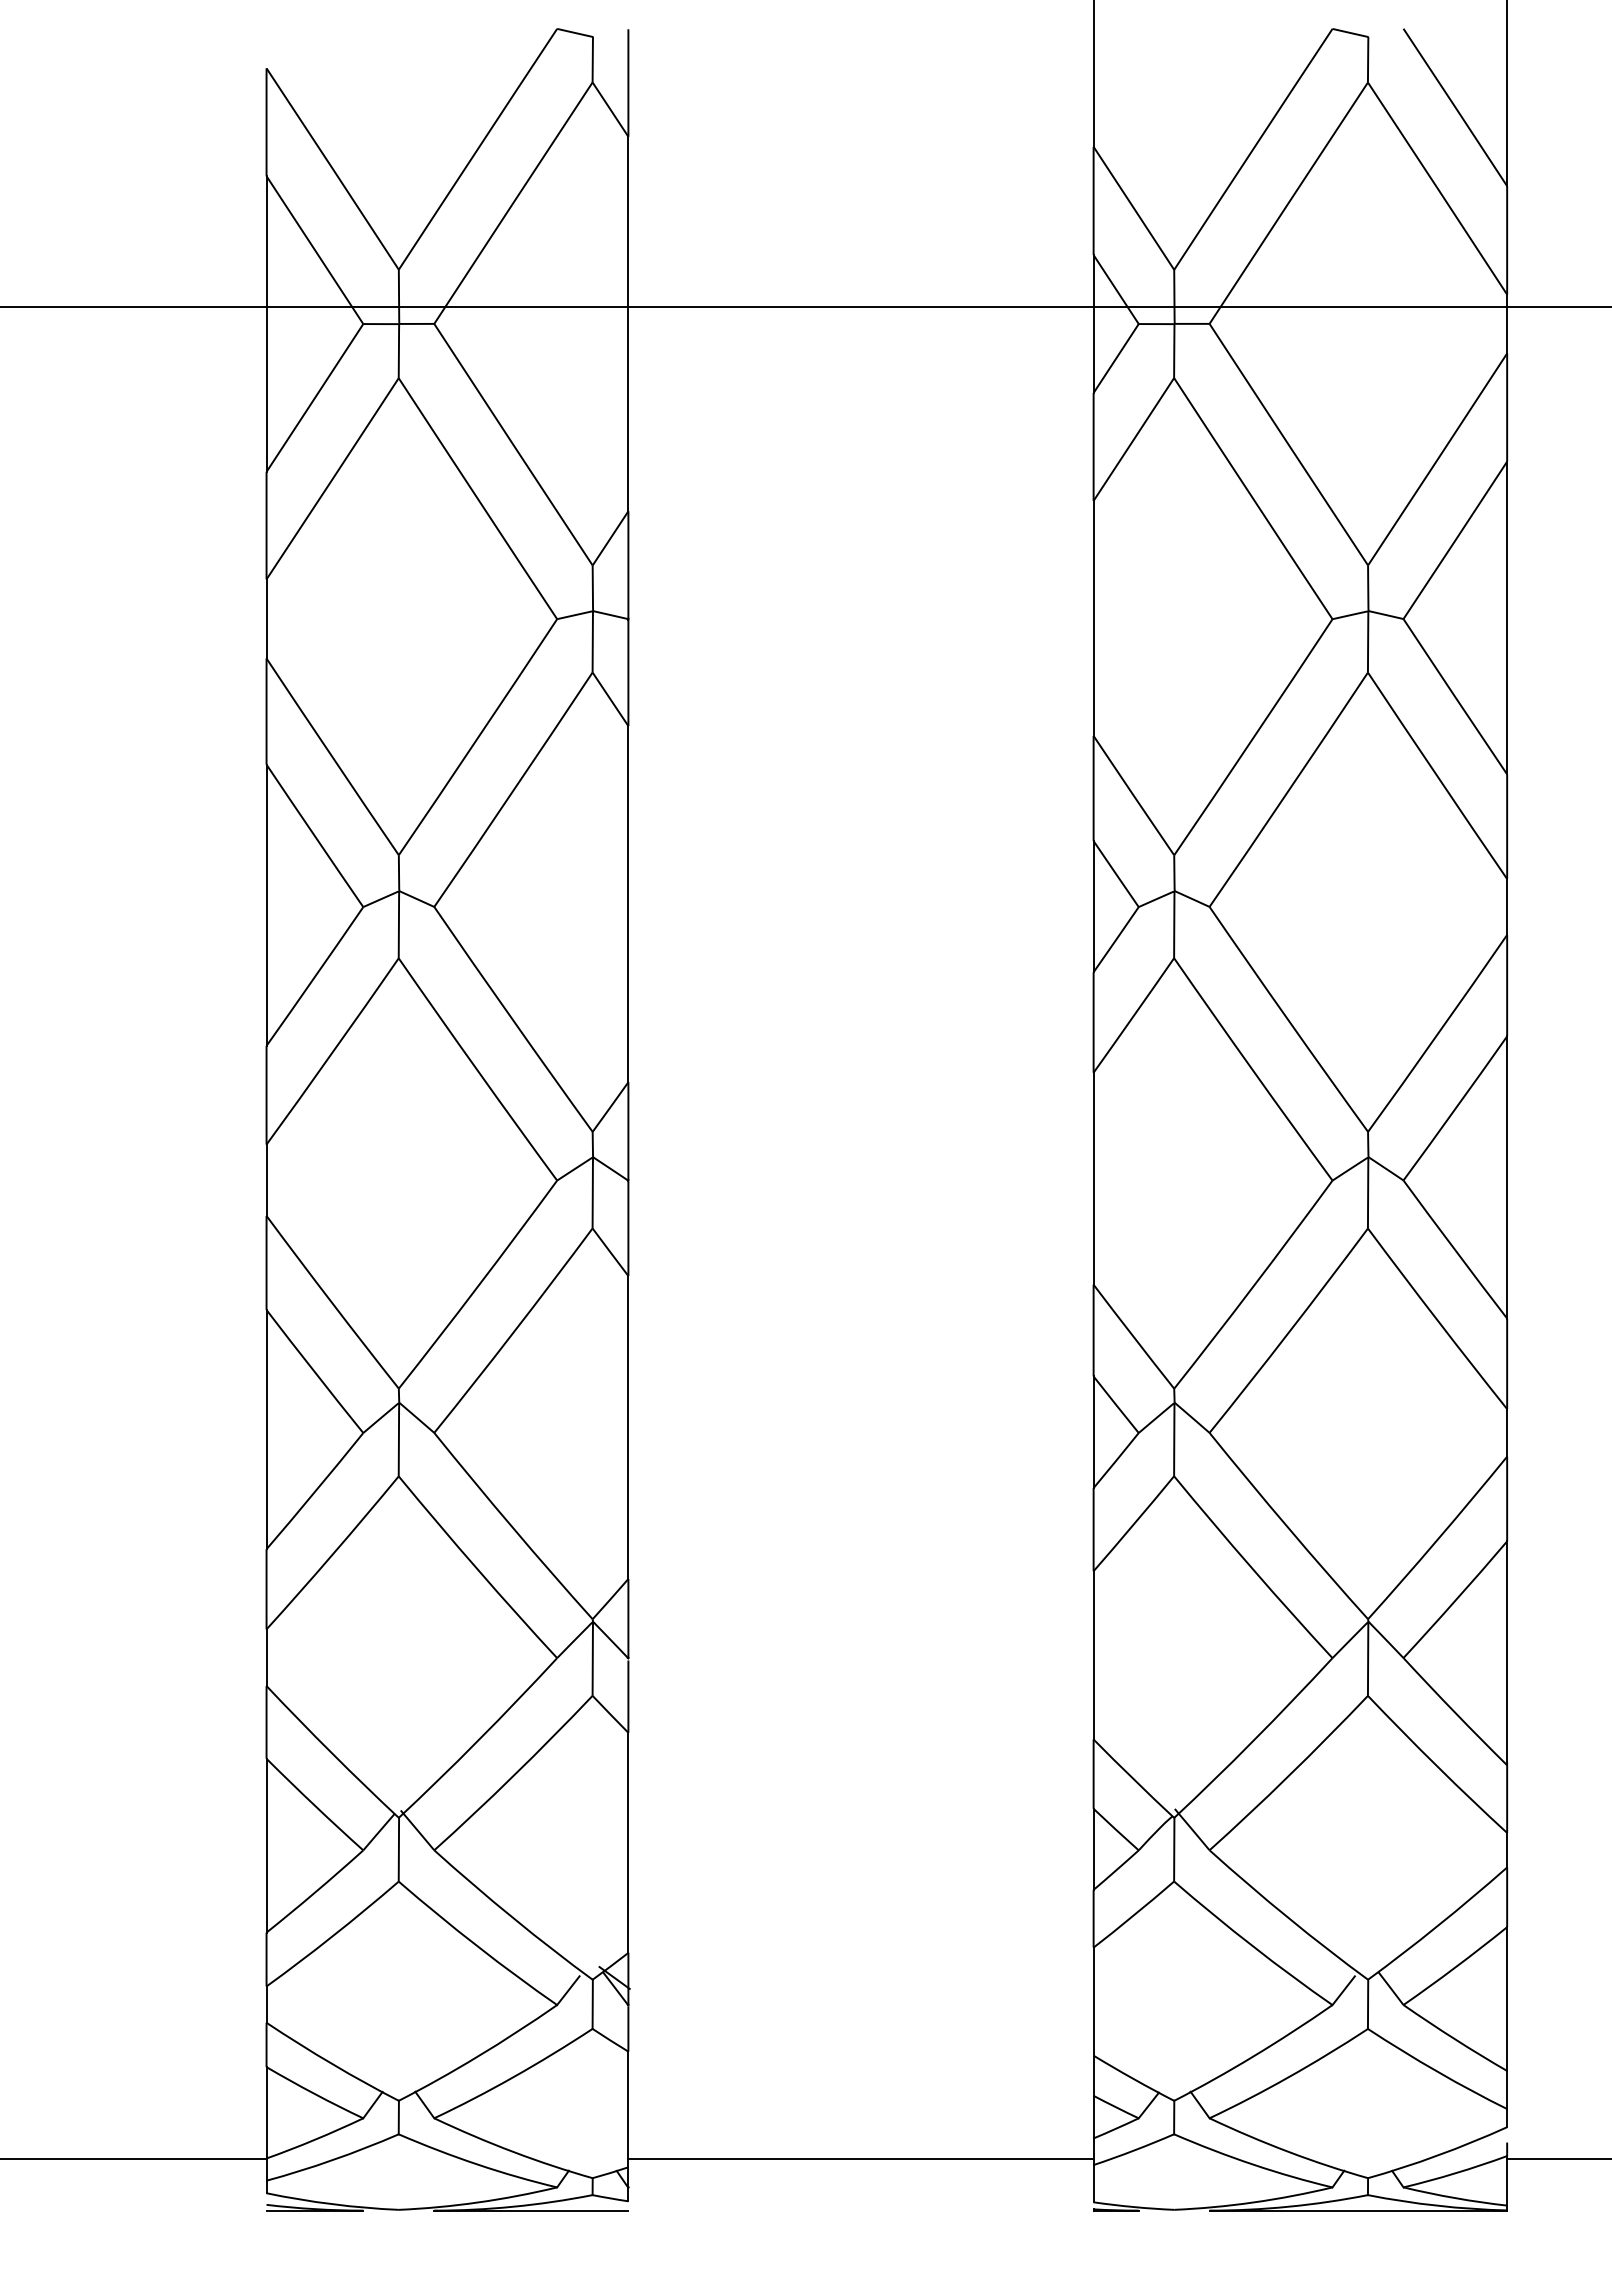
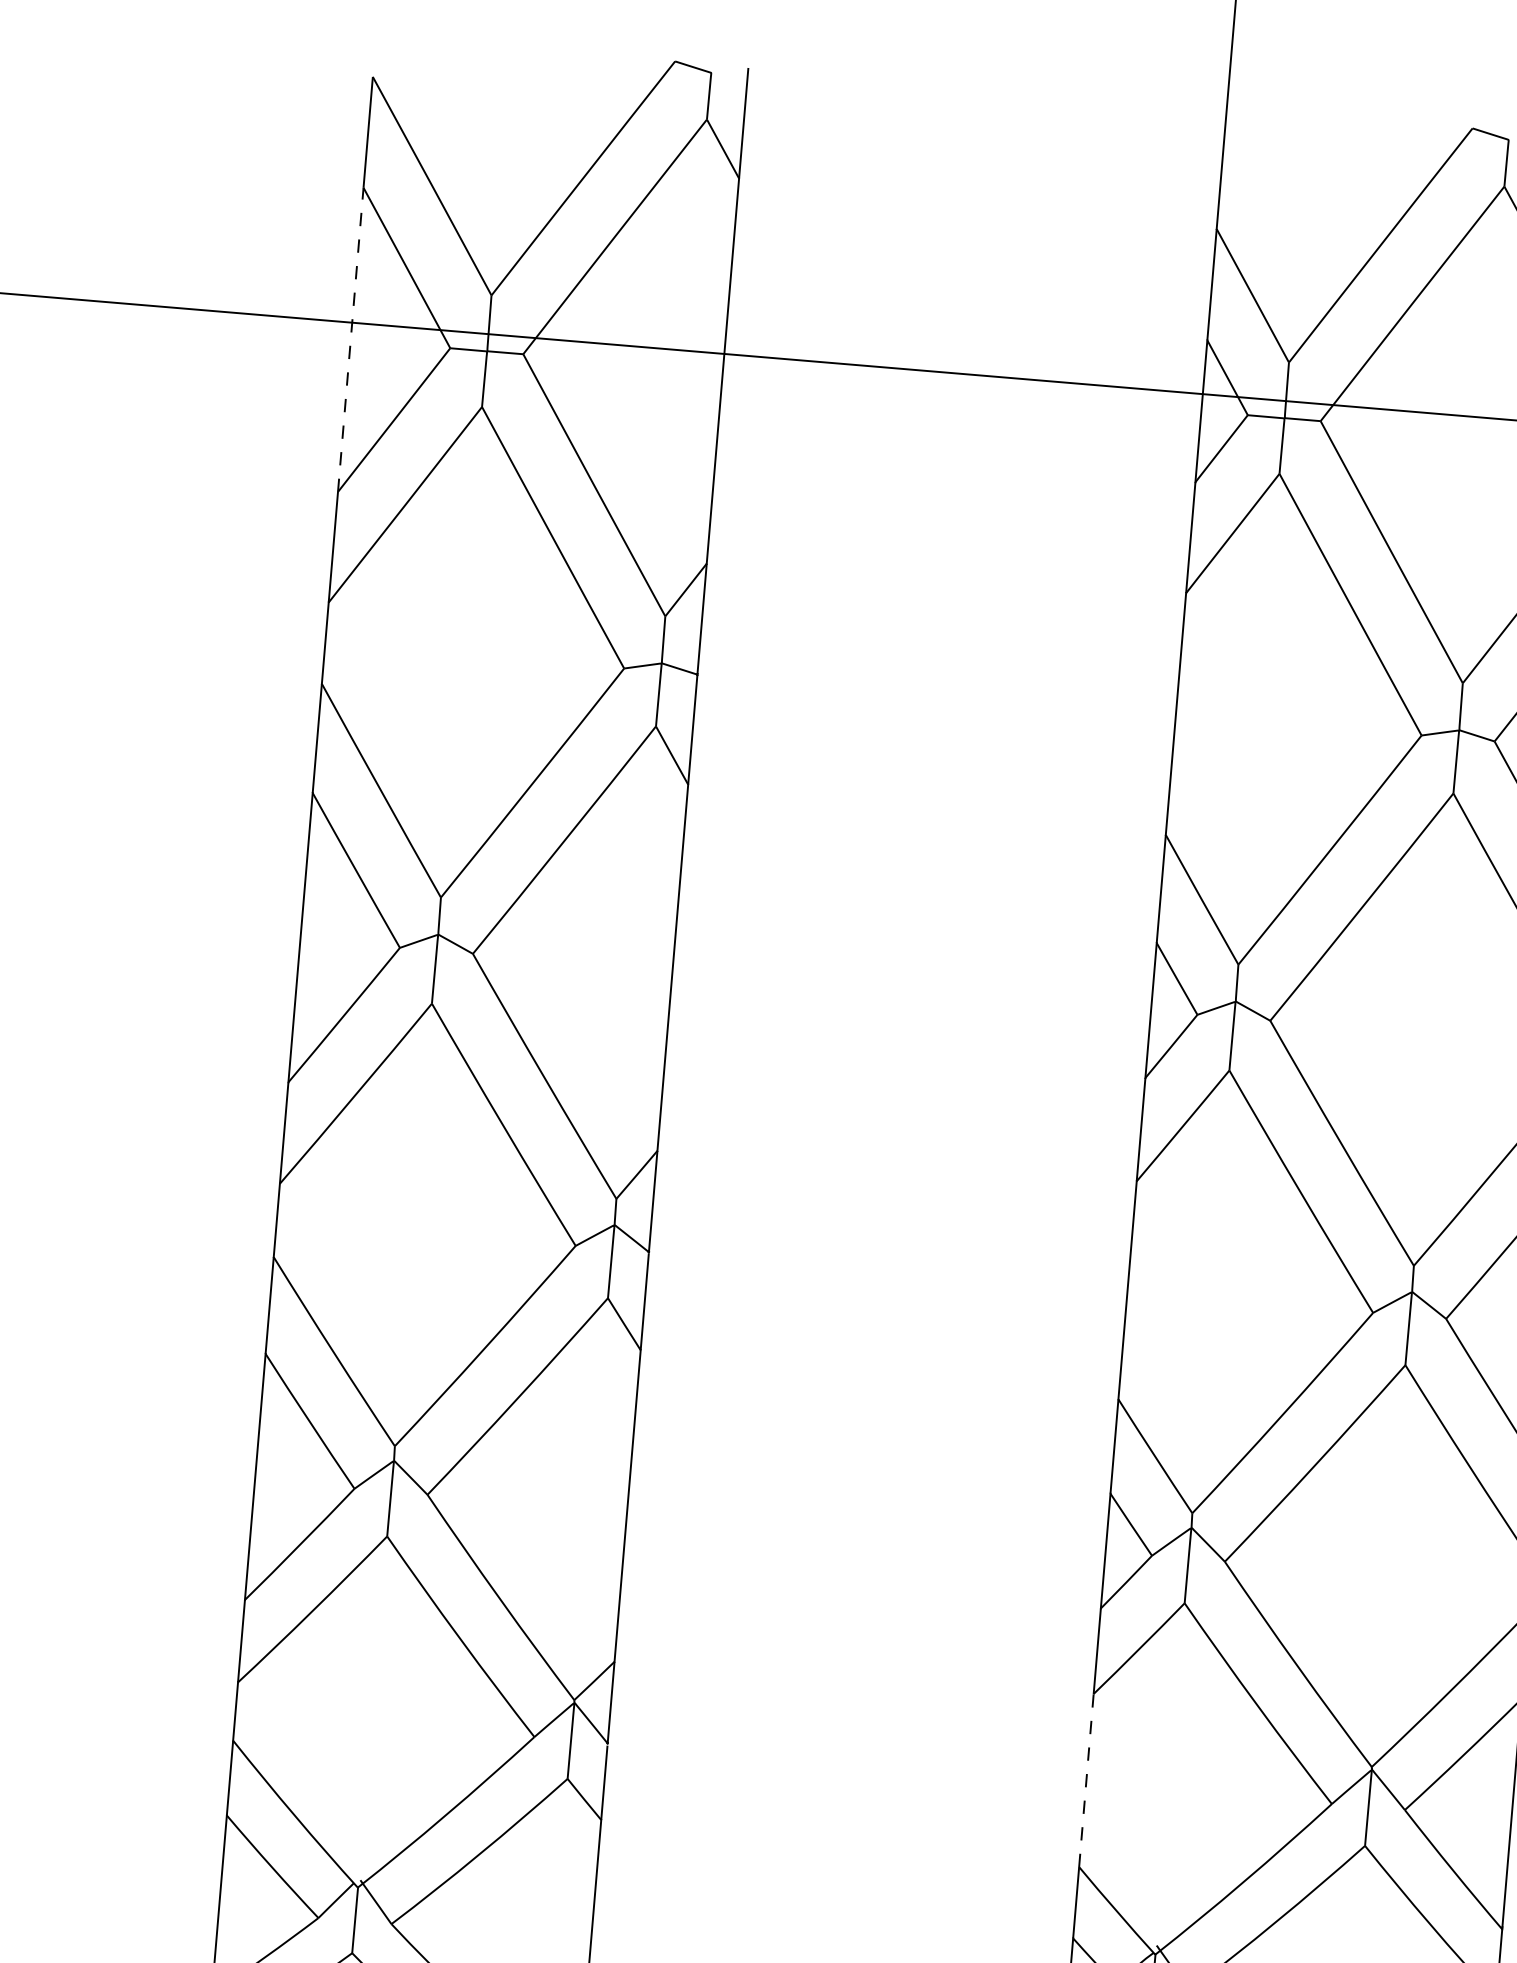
line: (266, 324) -> (350, 340), solid -> dashed
line: (1093, 1654) -> (1086, 1779), solid -> dashed

